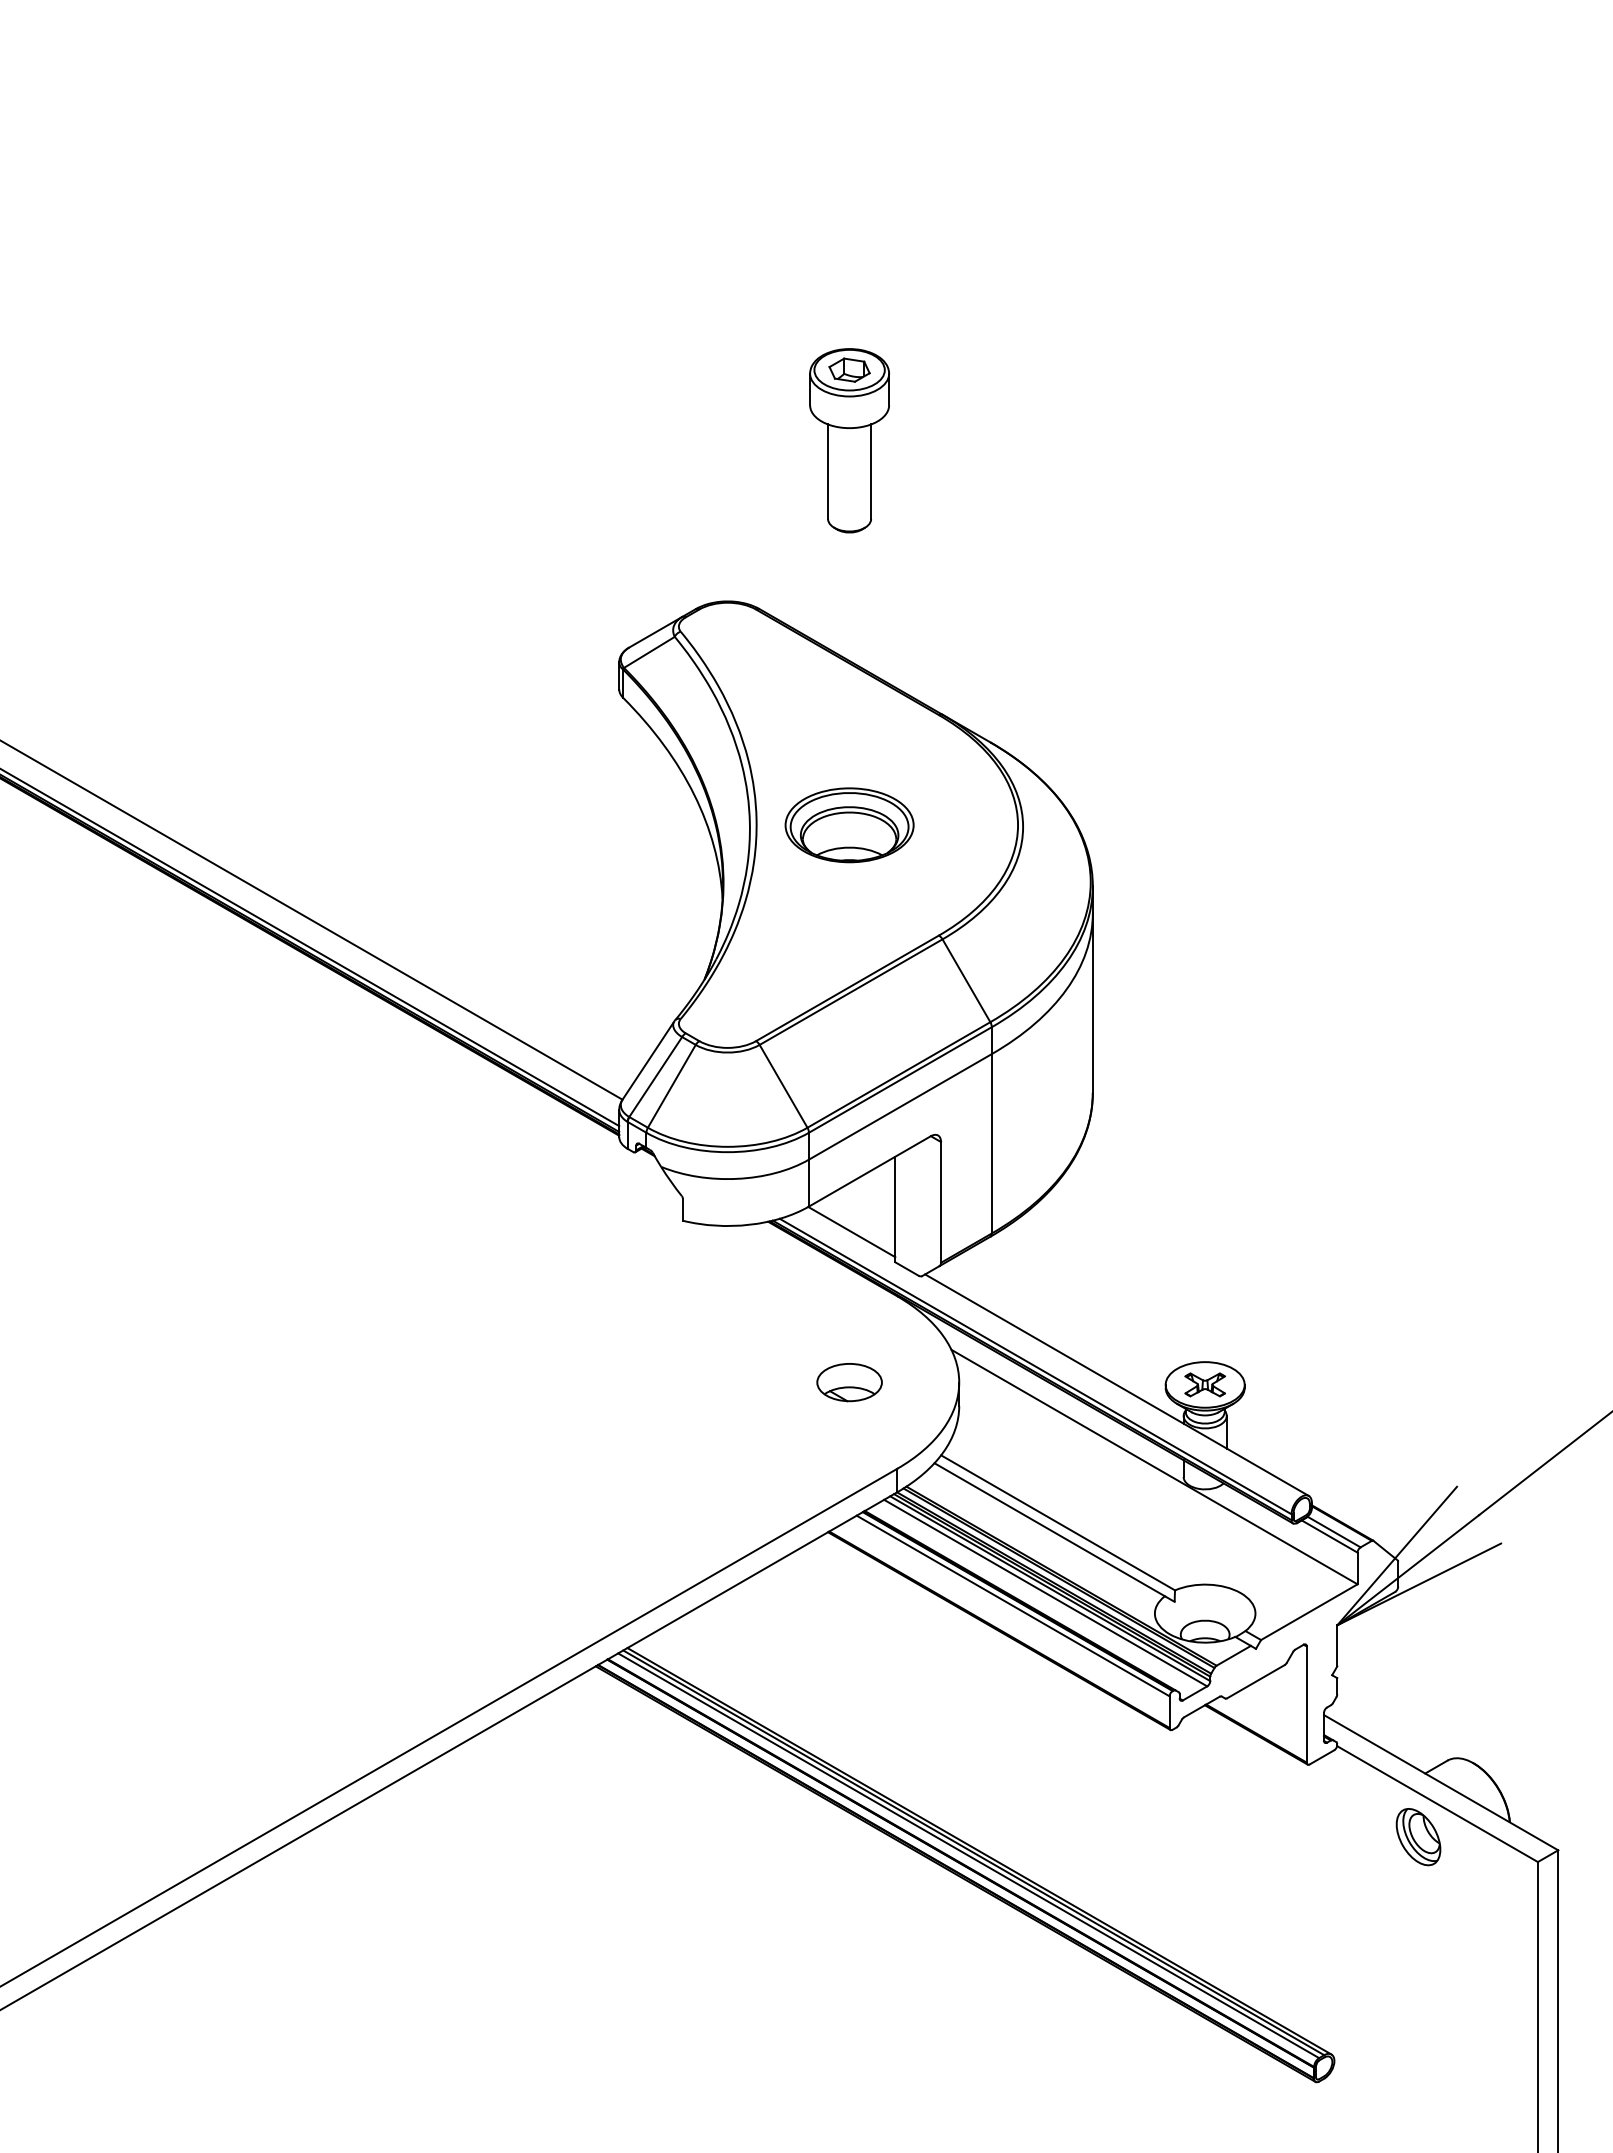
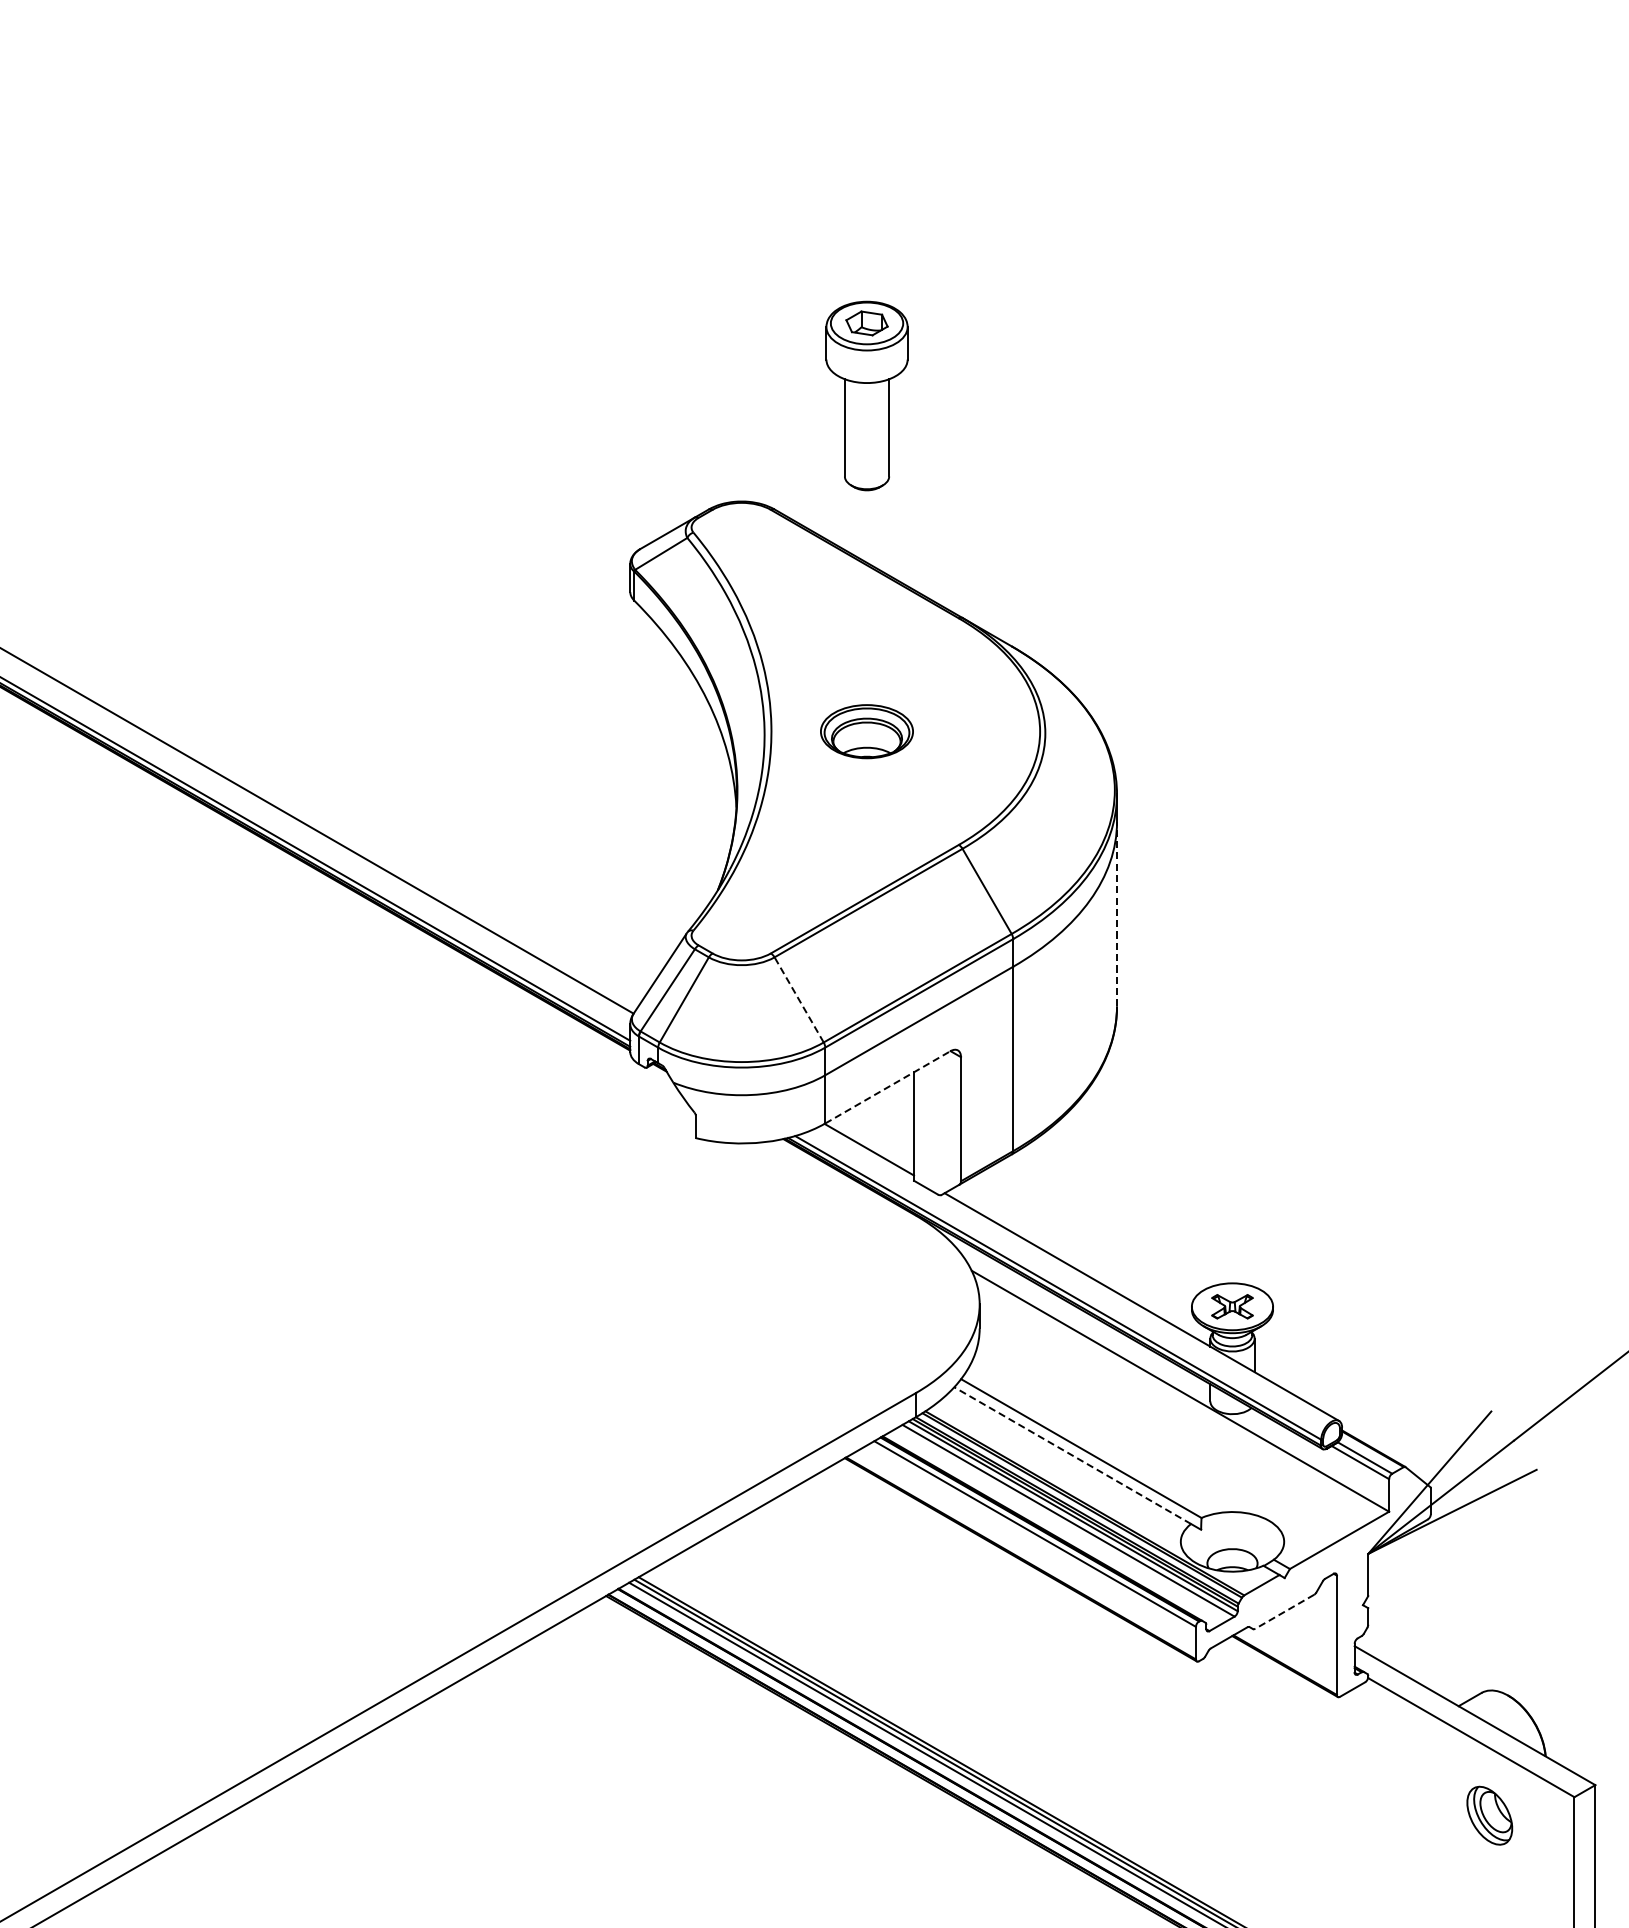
part: (849, 440) -> (866, 395), moved
part: (849, 825) -> (866, 731), size x0.7
line: (1092, 1003) -> (1116, 914), solid -> dashed
line: (783, 1086) -> (799, 1000), solid -> dashed
line: (870, 1171) -> (888, 1087), solid -> dashed
part: (849, 1382) -> (866, 1304), removed
line: (1049, 1529) -> (1072, 1455), solid -> dashed
line: (1255, 1681) -> (1284, 1611), solid -> dashed
part: (1418, 1837) -> (1489, 1816), moved

